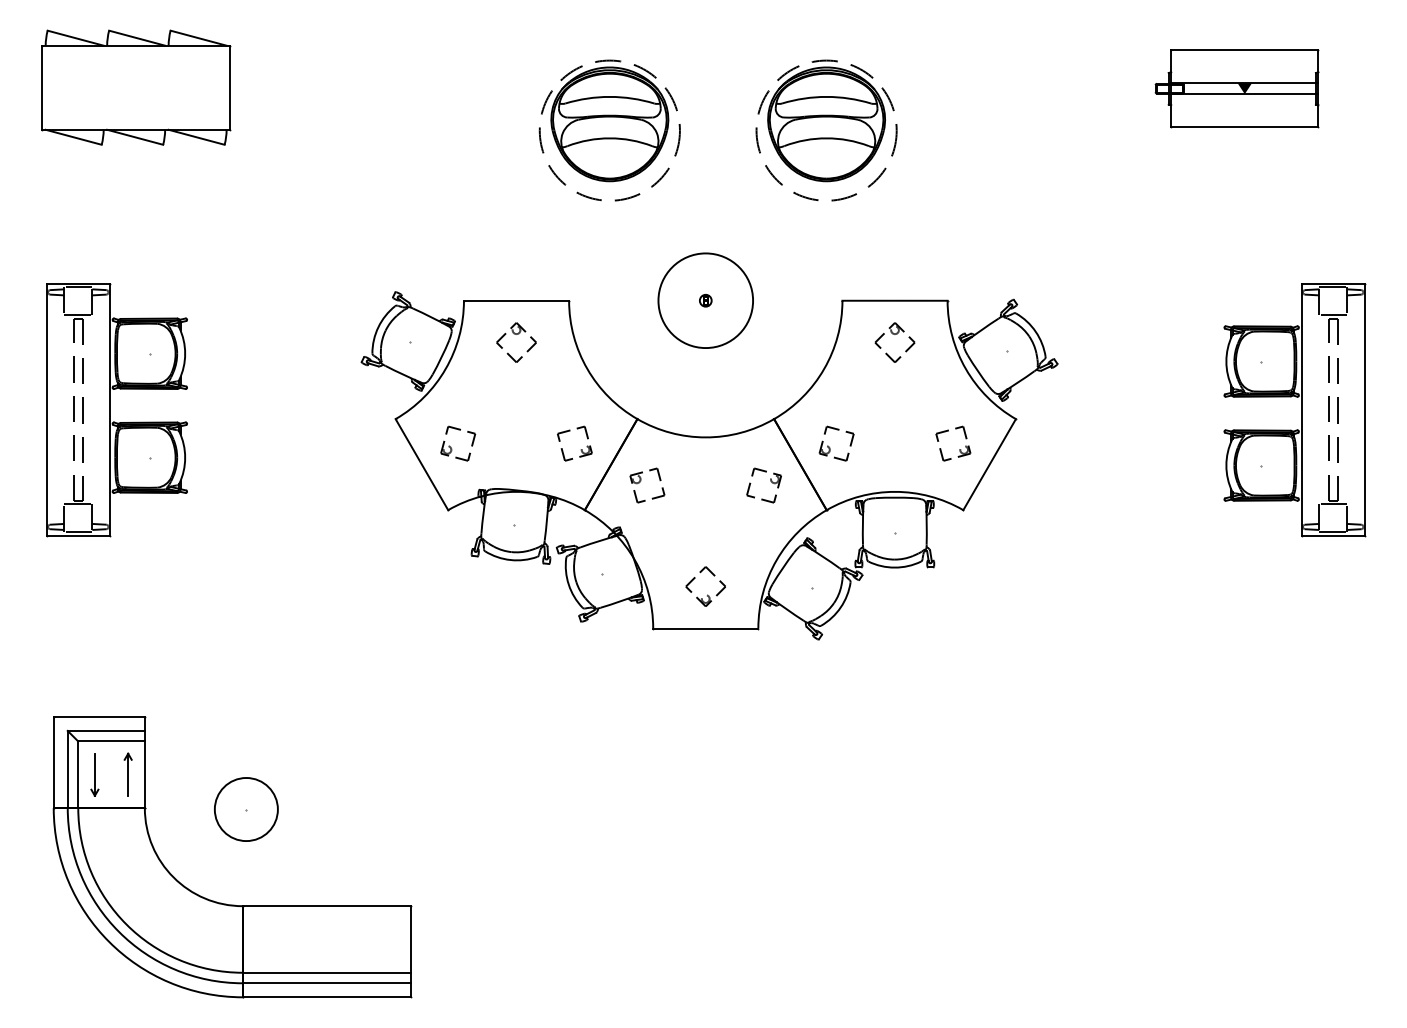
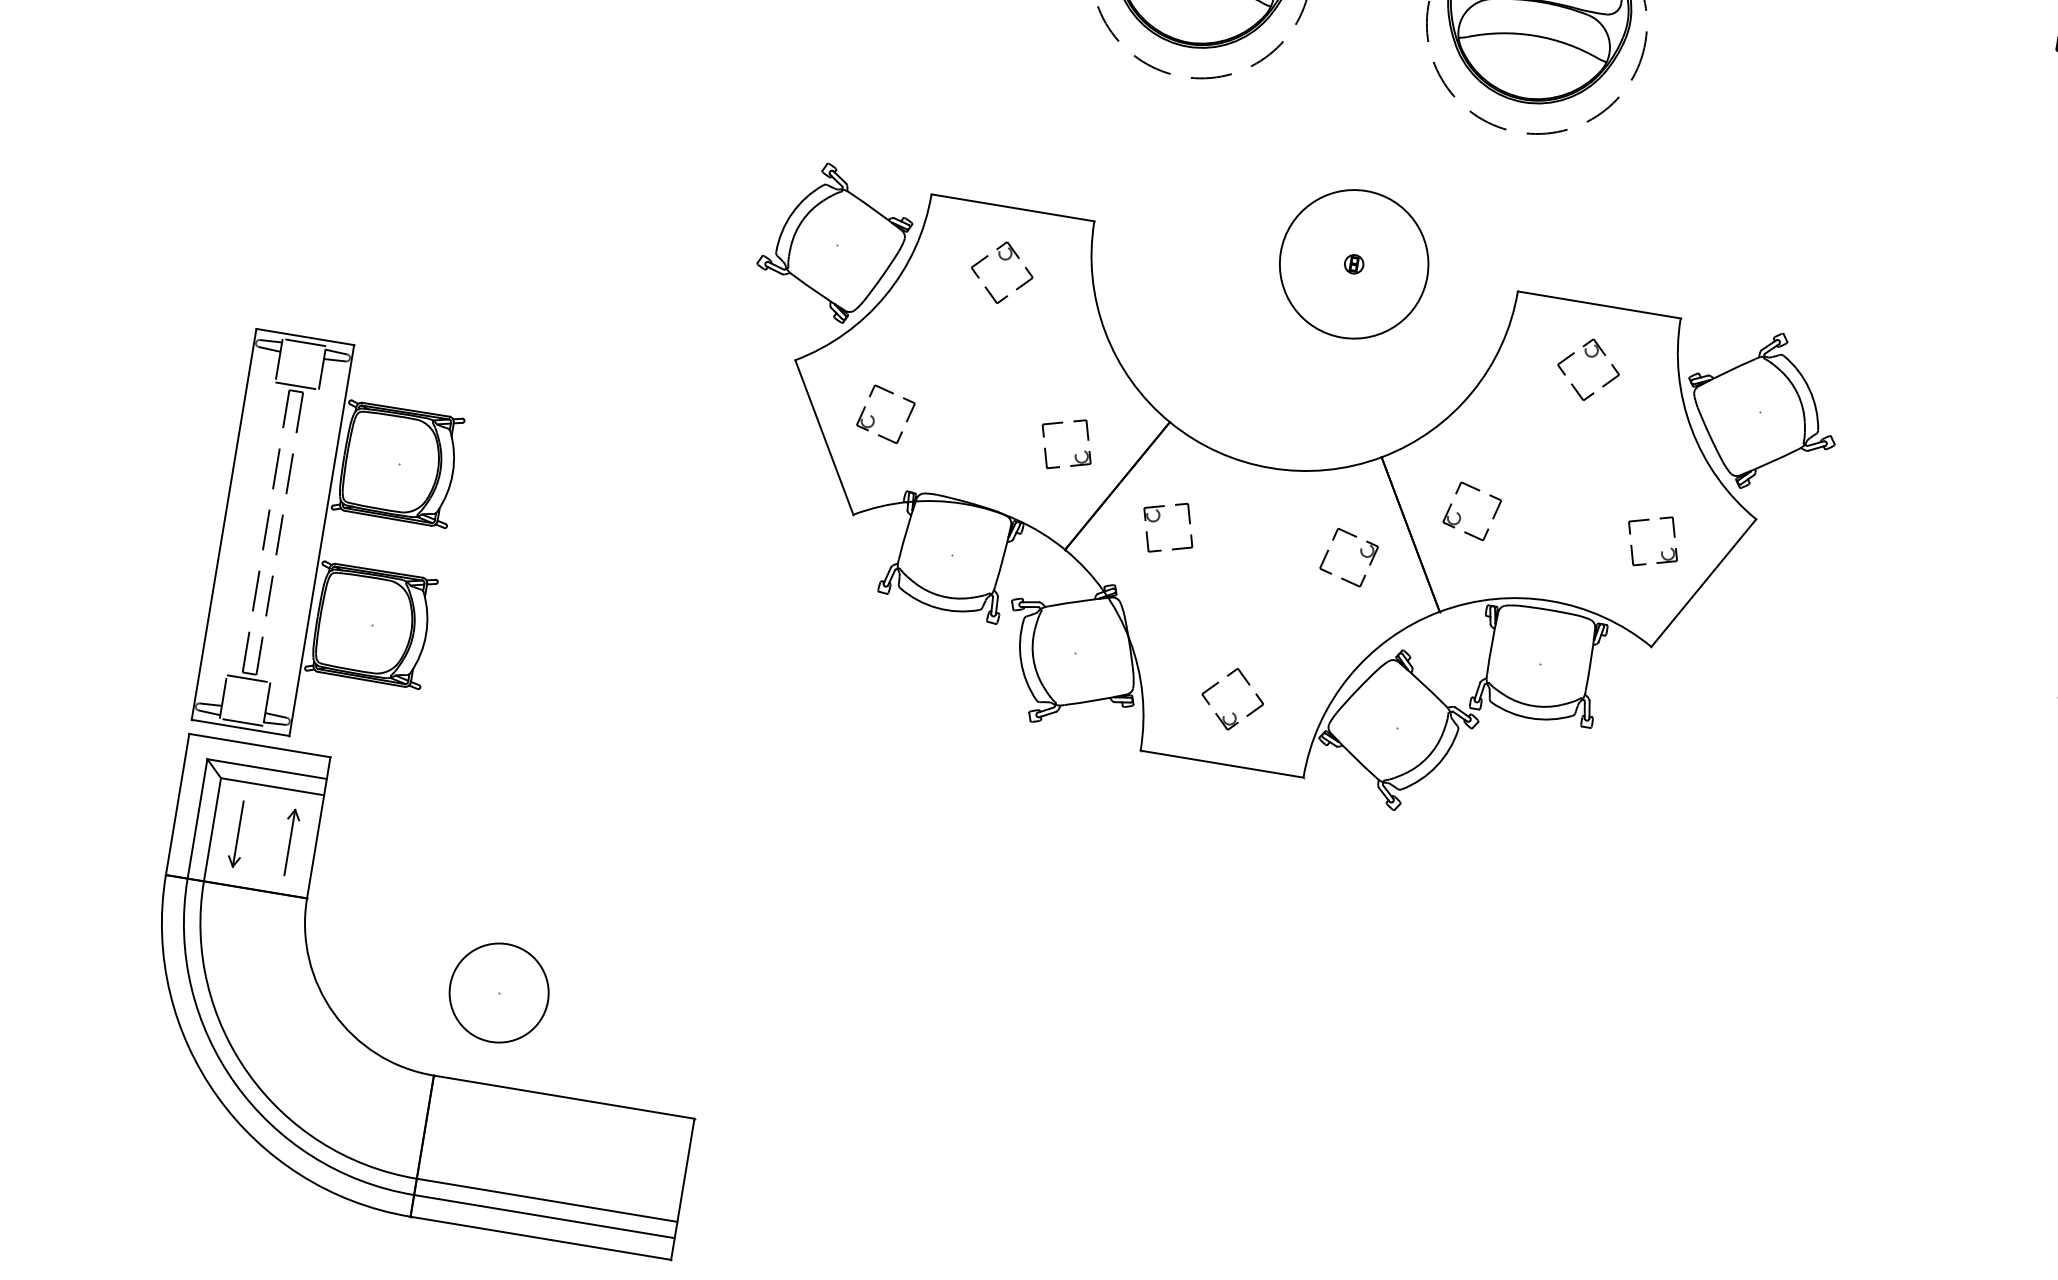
part: (705, 300) -> (1353, 263), moved
part: (116, 410) -> (331, 543), moved
part: (246, 809) -> (499, 993), moved

